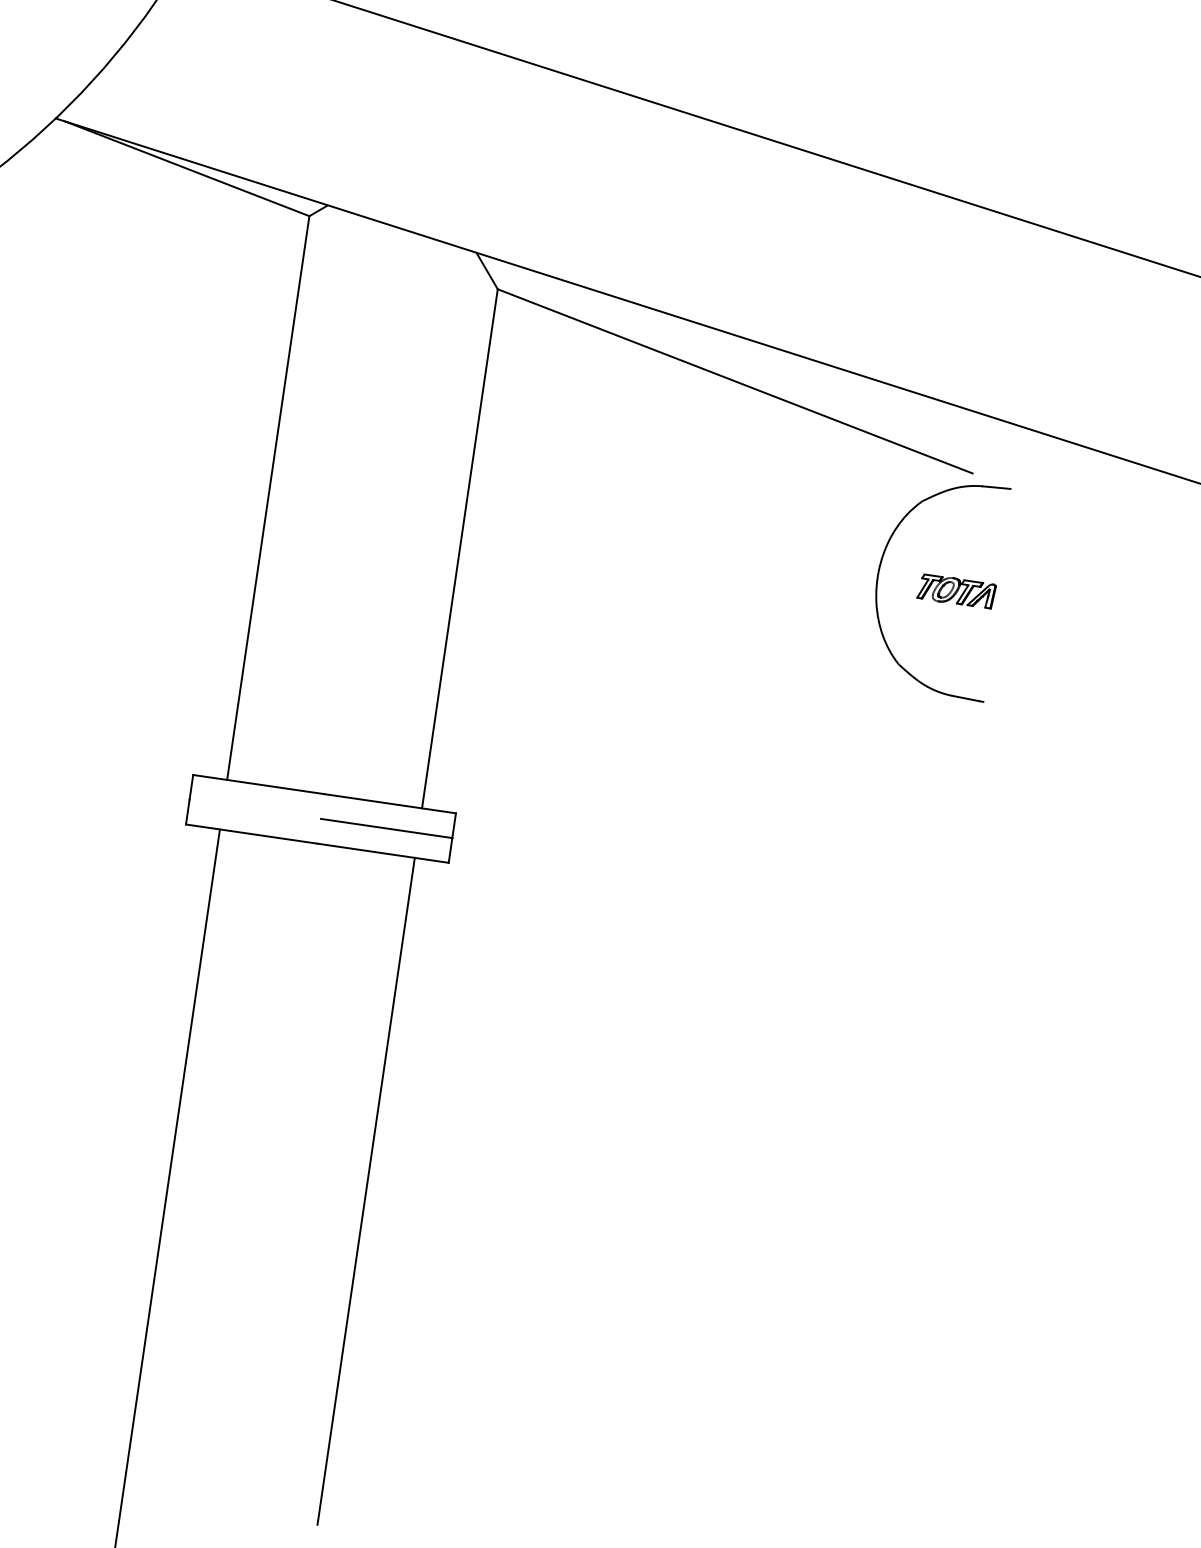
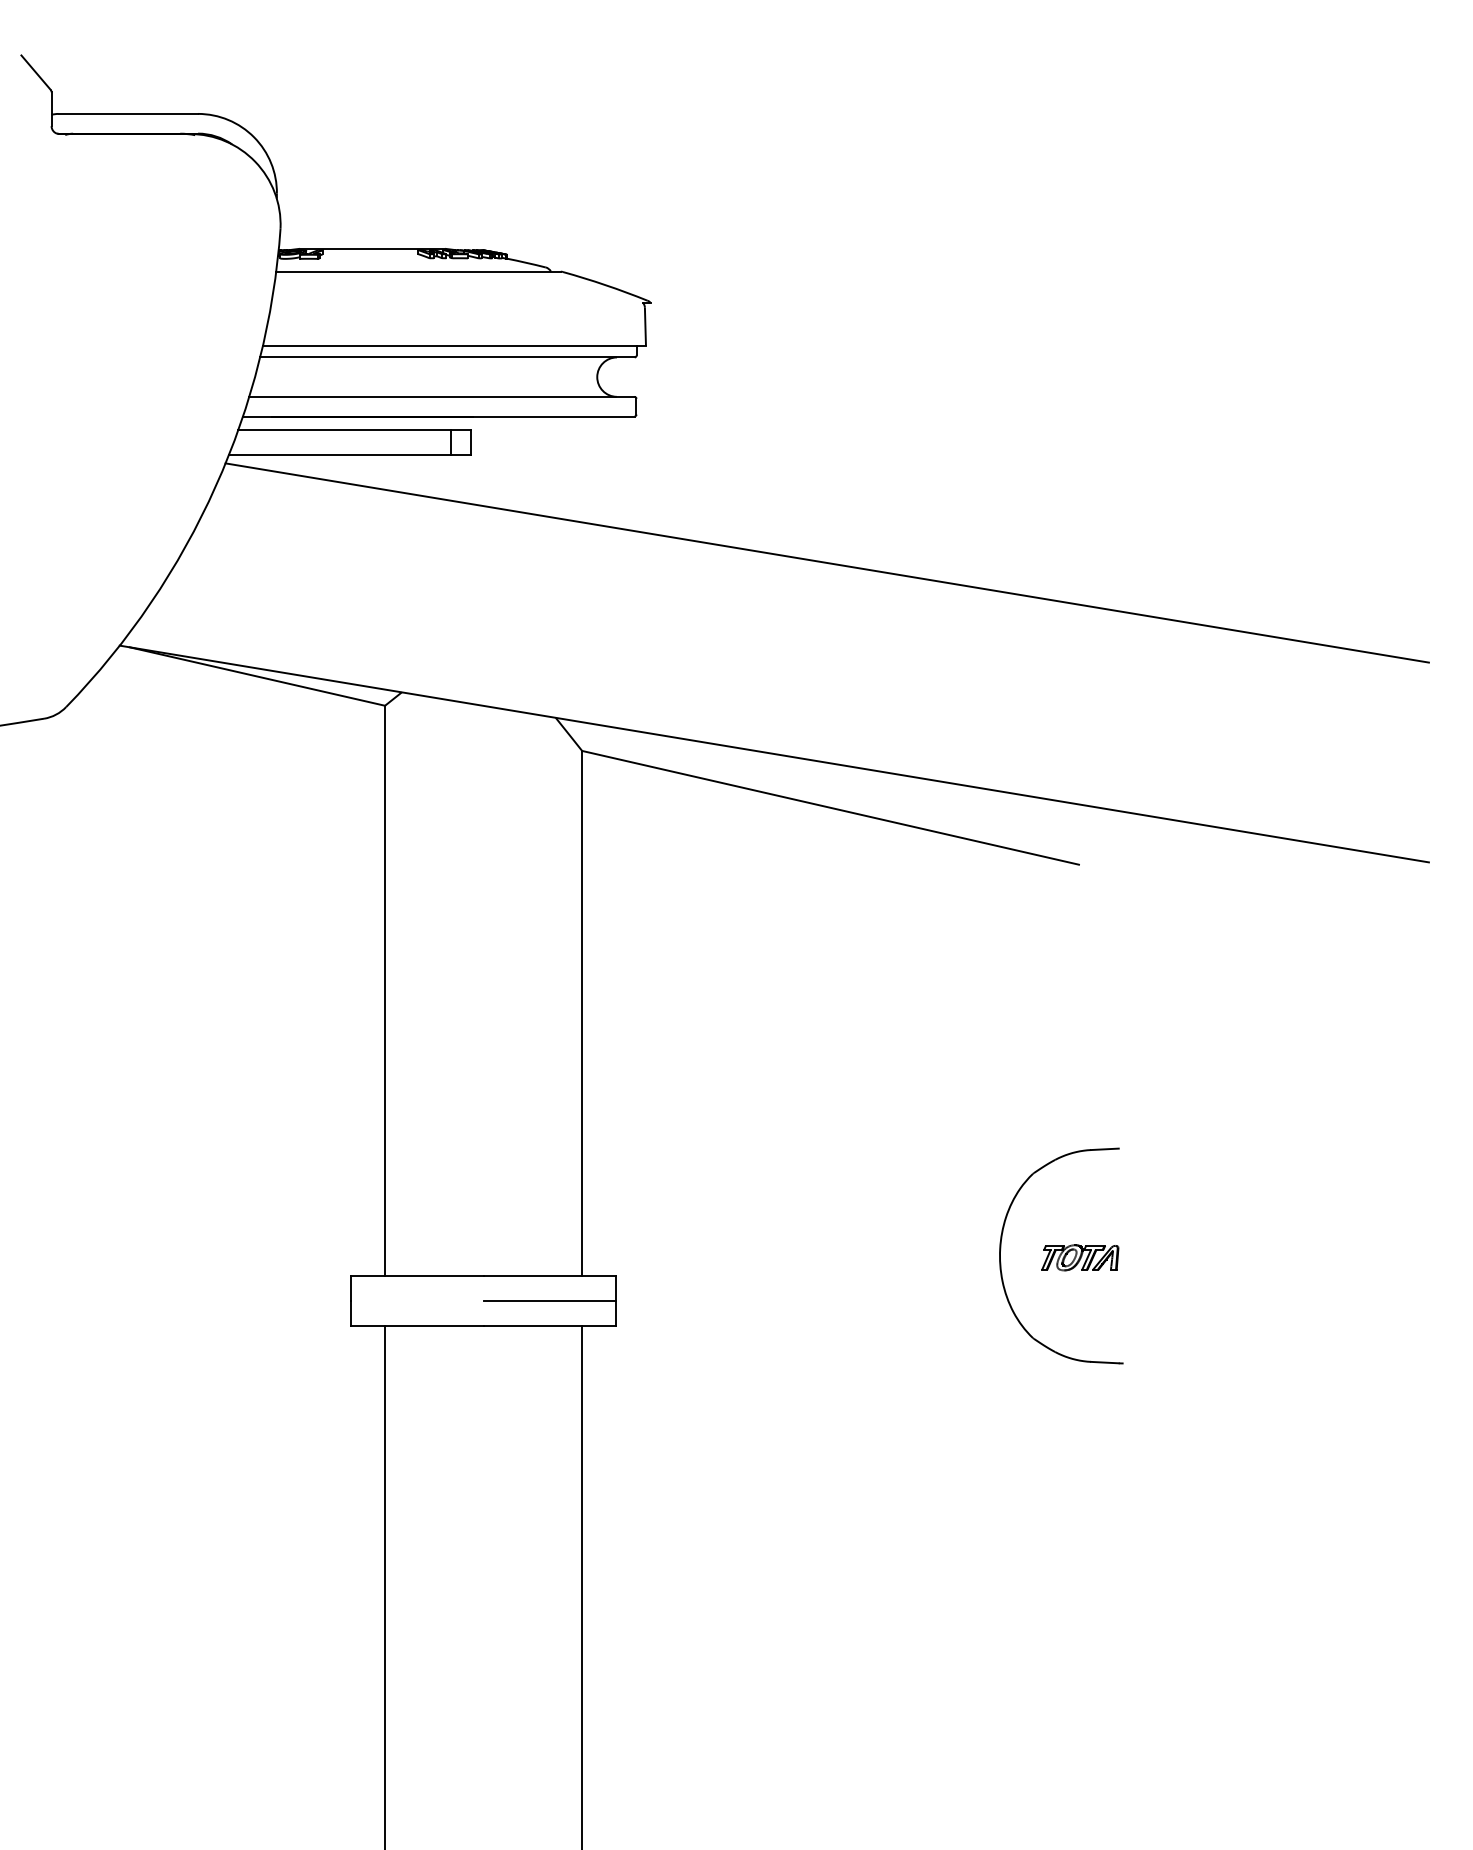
part: (938, 586) -> (1061, 1255), moved

